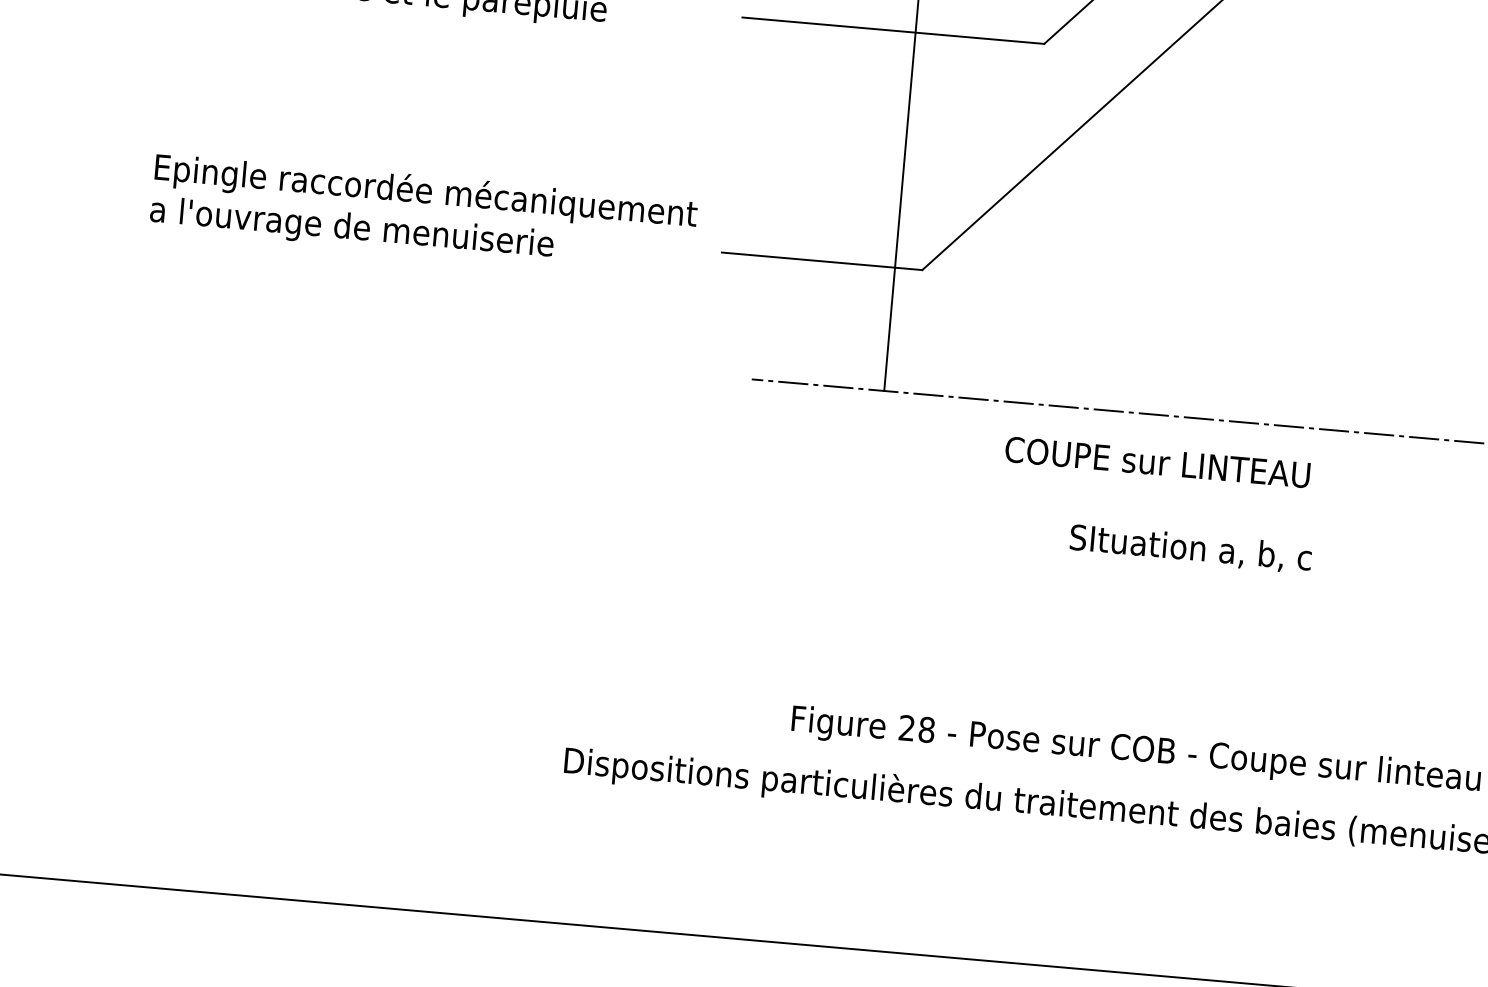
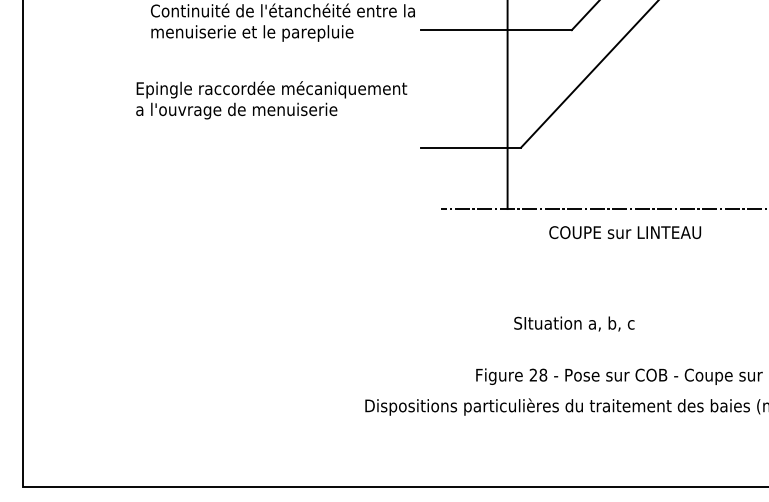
text: (423, 214) -> (271, 100), moved
text: (1158, 462) -> (625, 232), moved
text: (1191, 547) -> (574, 323), moved

